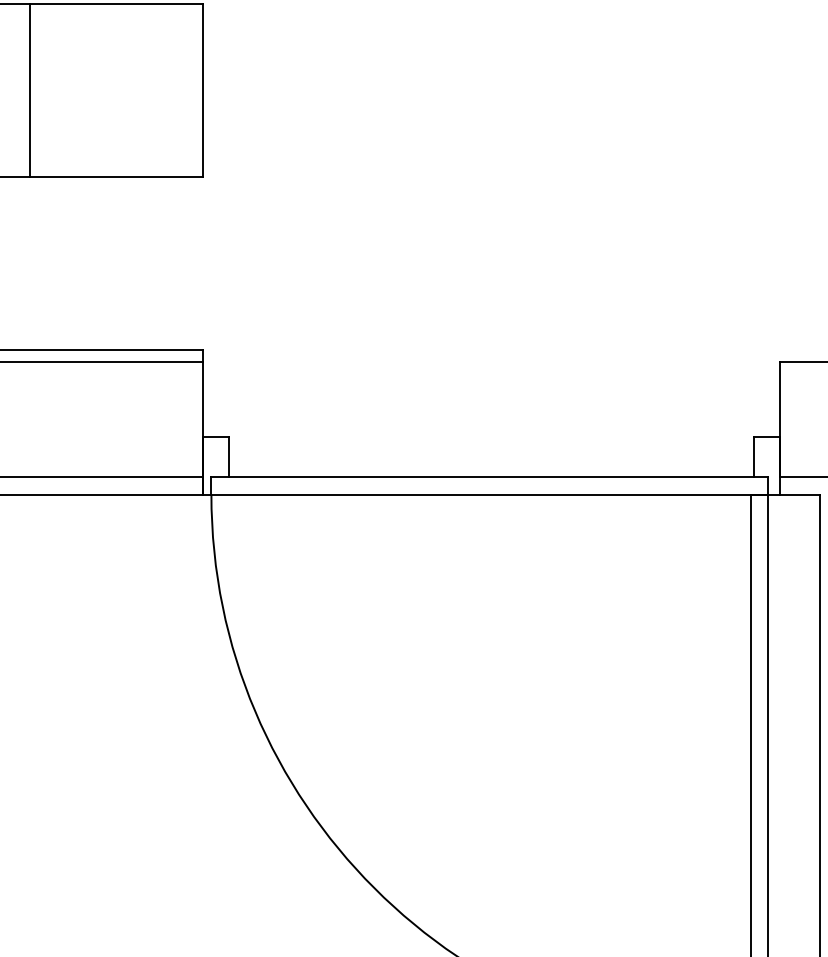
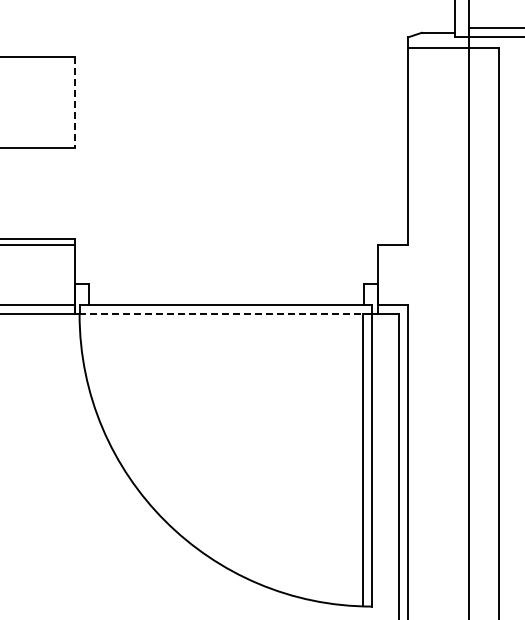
line: (203, 90) -> (75, 102), solid -> dashed
line: (489, 494) -> (225, 314), solid -> dashed

